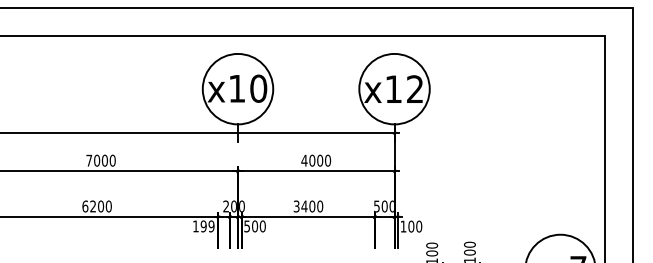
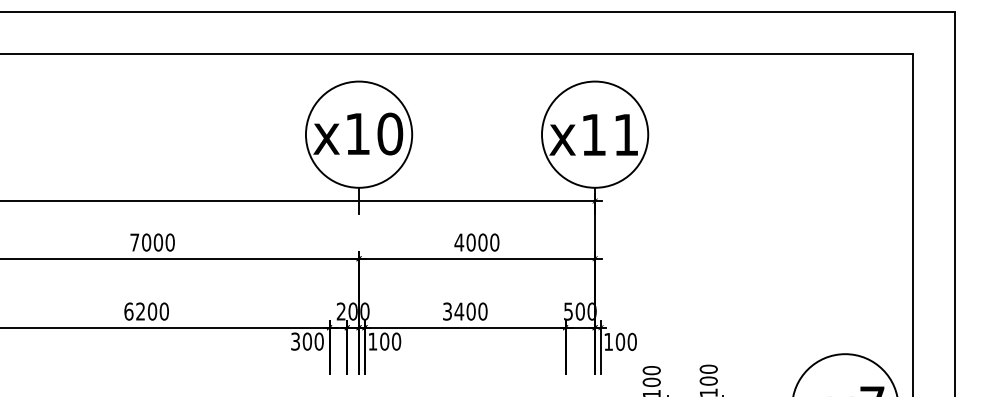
text: (414, 88) -> (625, 133), x12 -> x11
text: (203, 226) -> (307, 341), 199 -> 300
text: (246, 226) -> (371, 341), 500 -> 100

